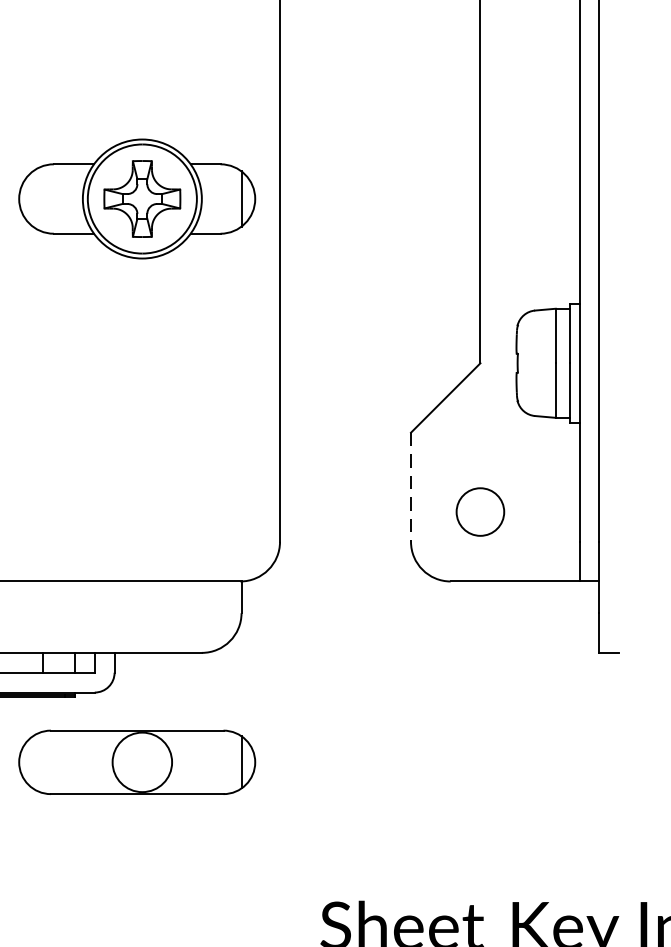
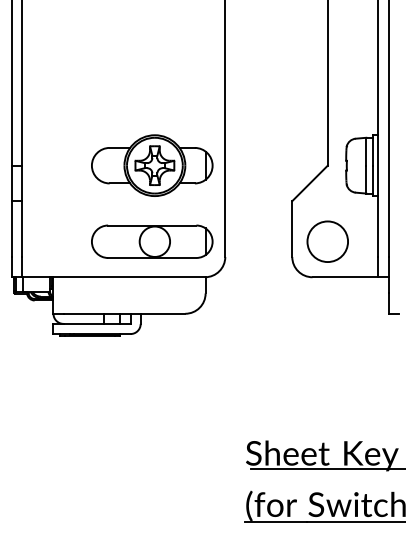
part: (137, 198) -> (152, 165), moved
line: (411, 488) -> (292, 229), dashed -> solid
circle: (479, 511) -> (327, 241), size x1.67
part: (137, 761) -> (152, 241), moved

